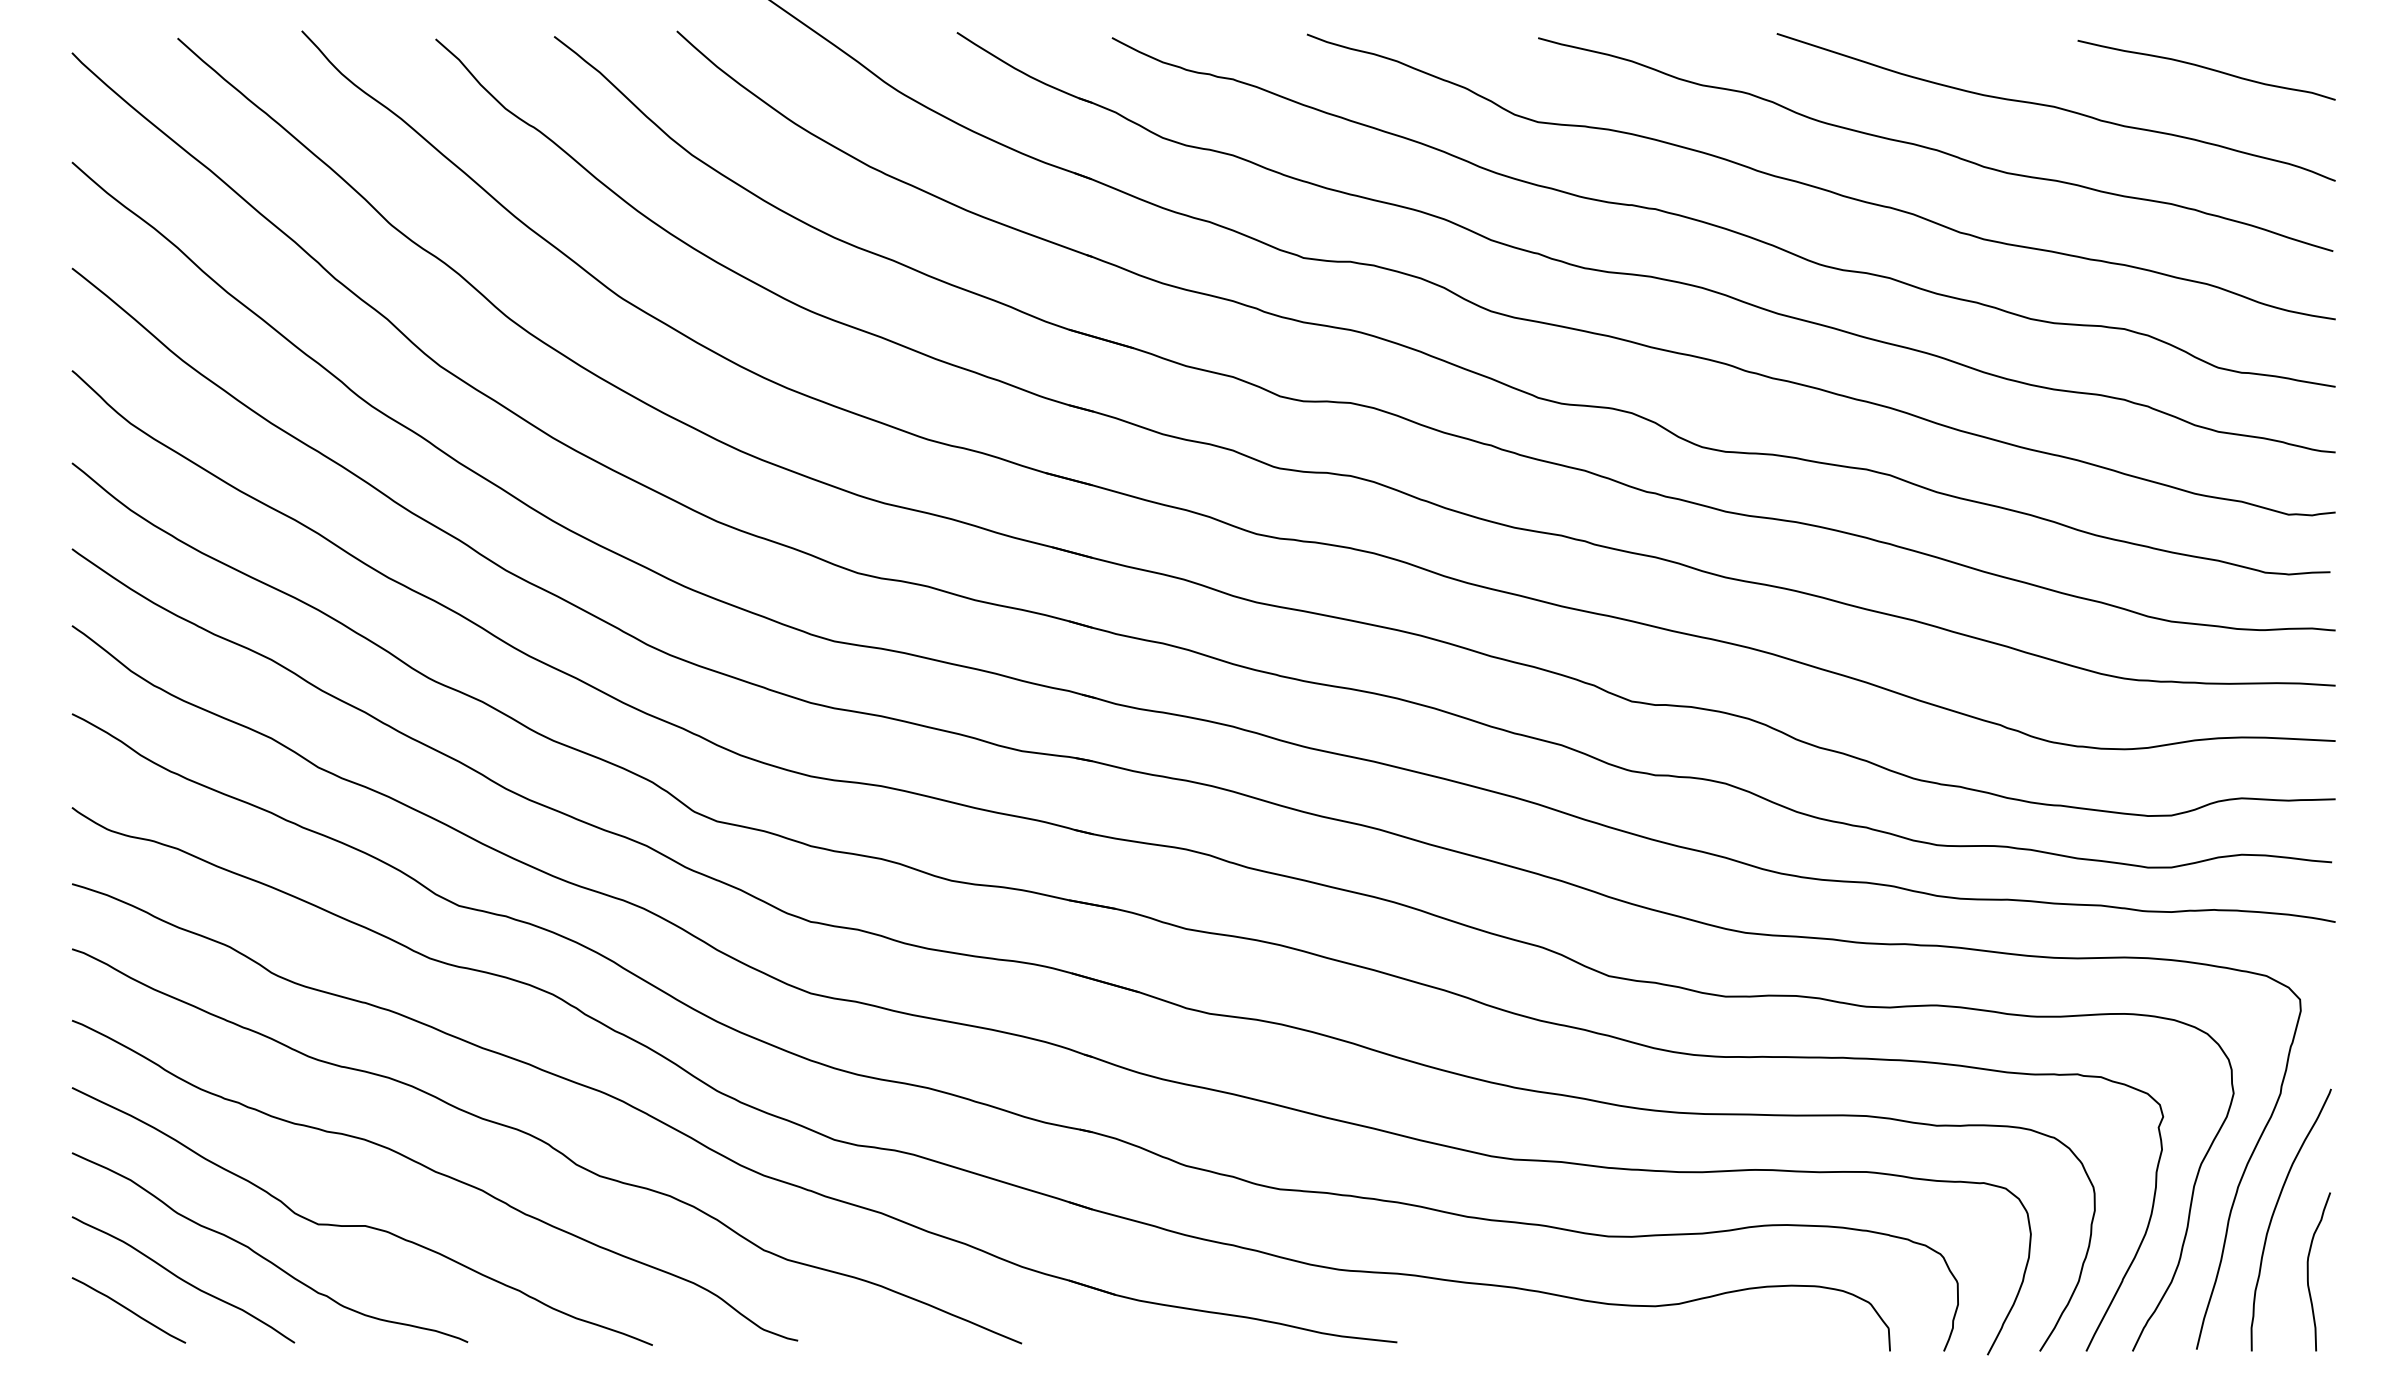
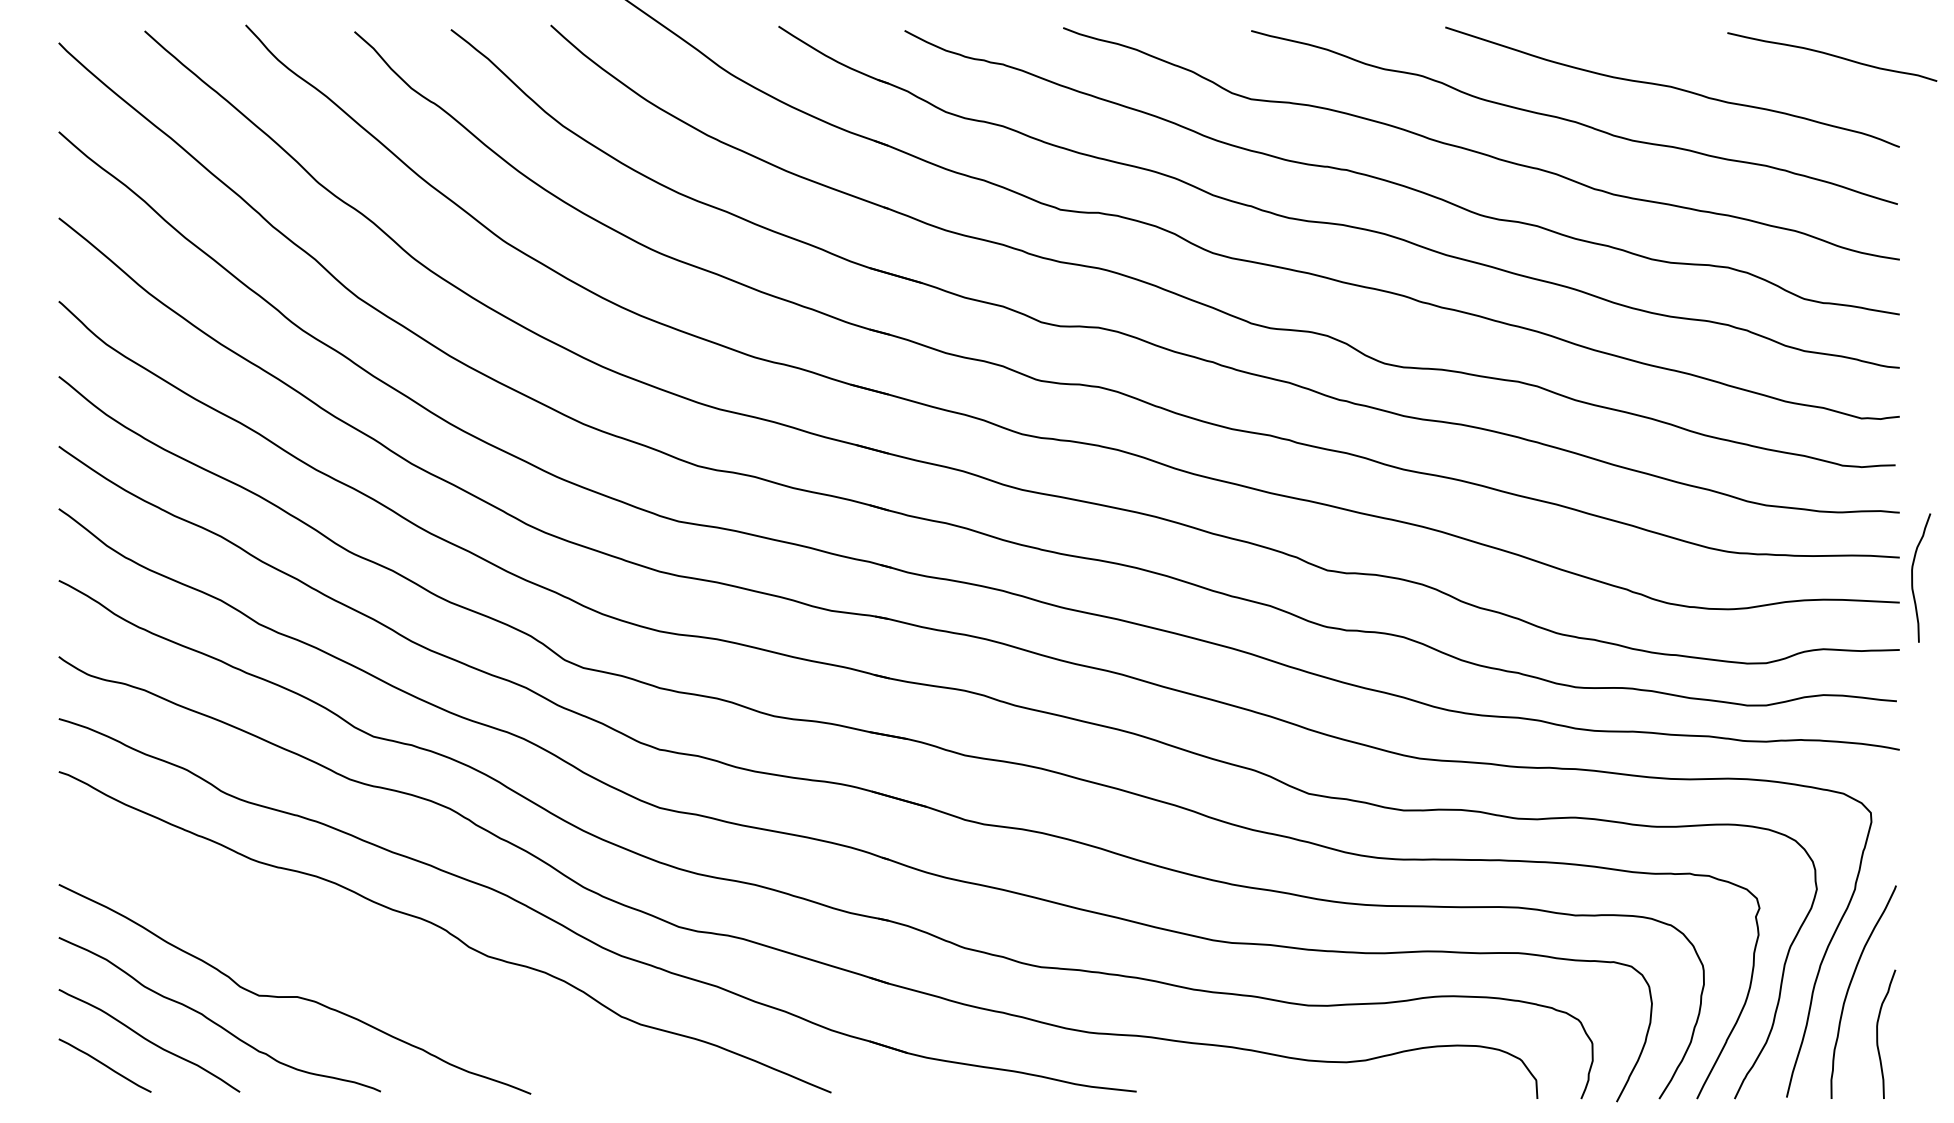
curve: (2206, 68) -> (1832, 55), moved
curve: (2351, 710) -> (1912, 577), added
curve: (436, 1173) -> (355, 954), removed

